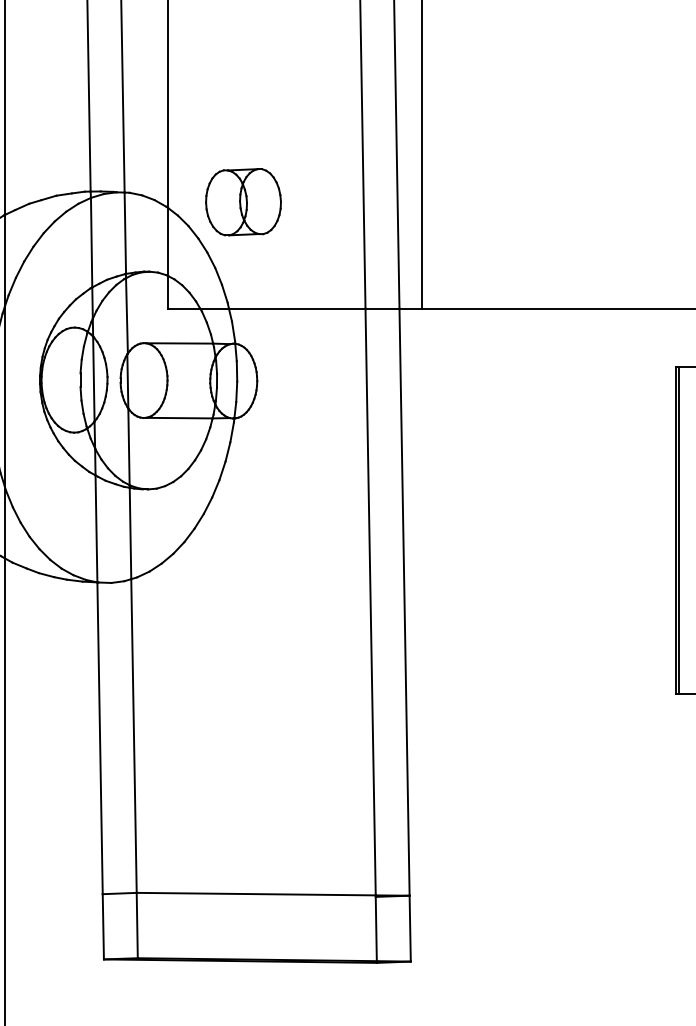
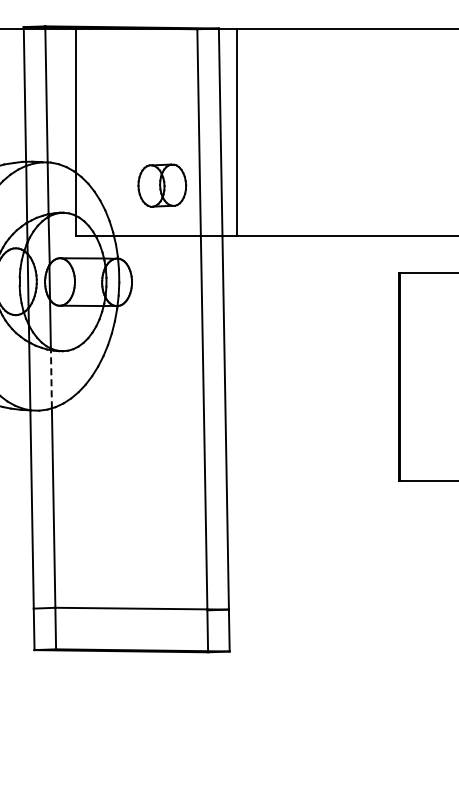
part: (243, 202) -> (162, 185), moved
line: (130, 532) -> (51, 378), solid -> dashed

